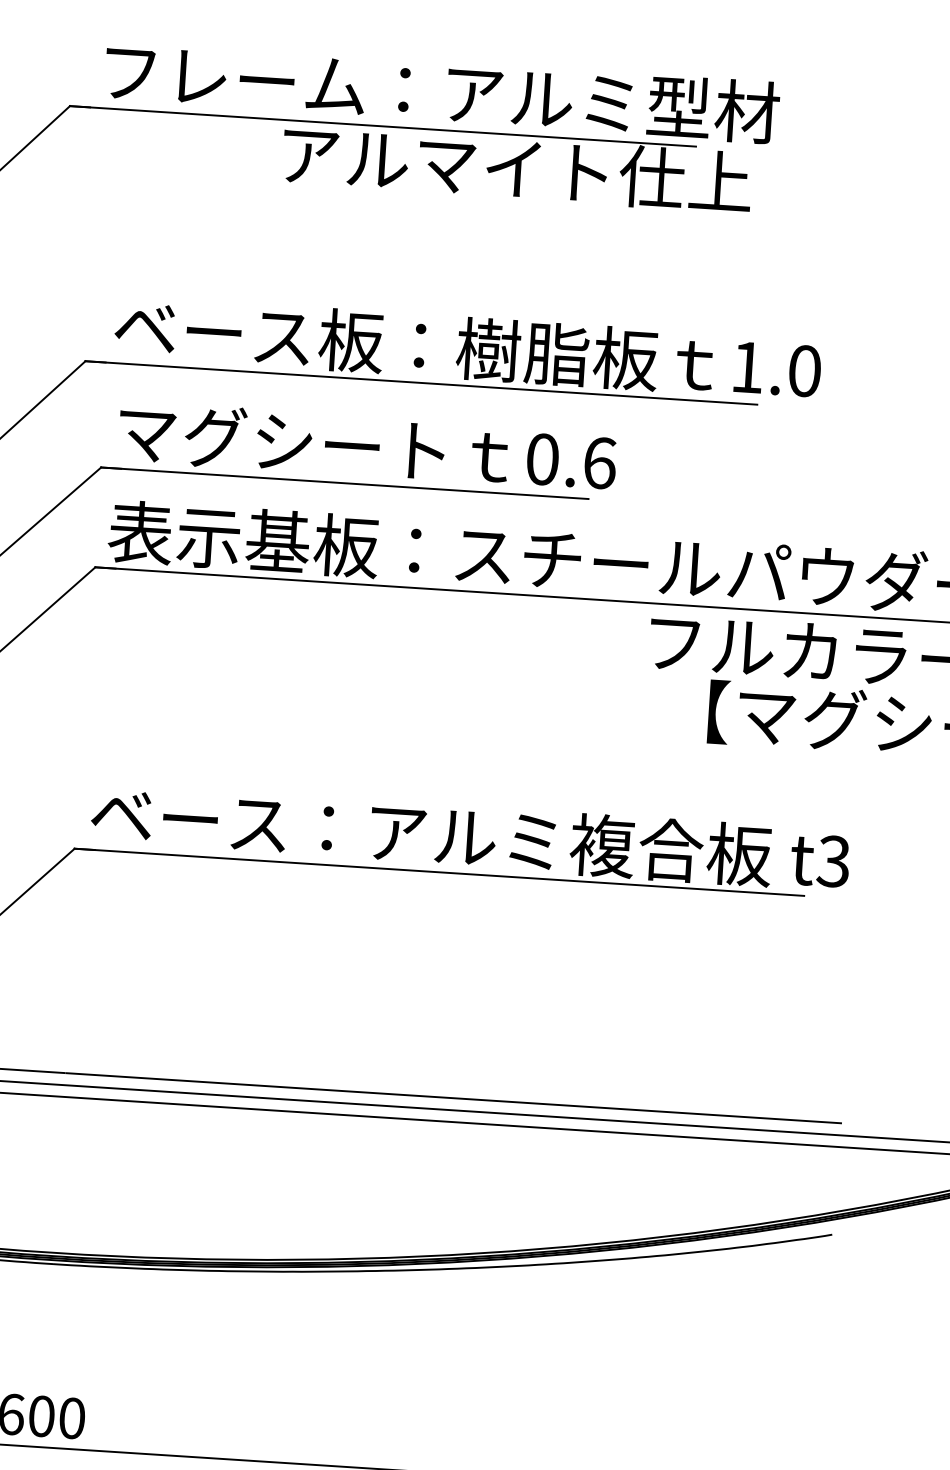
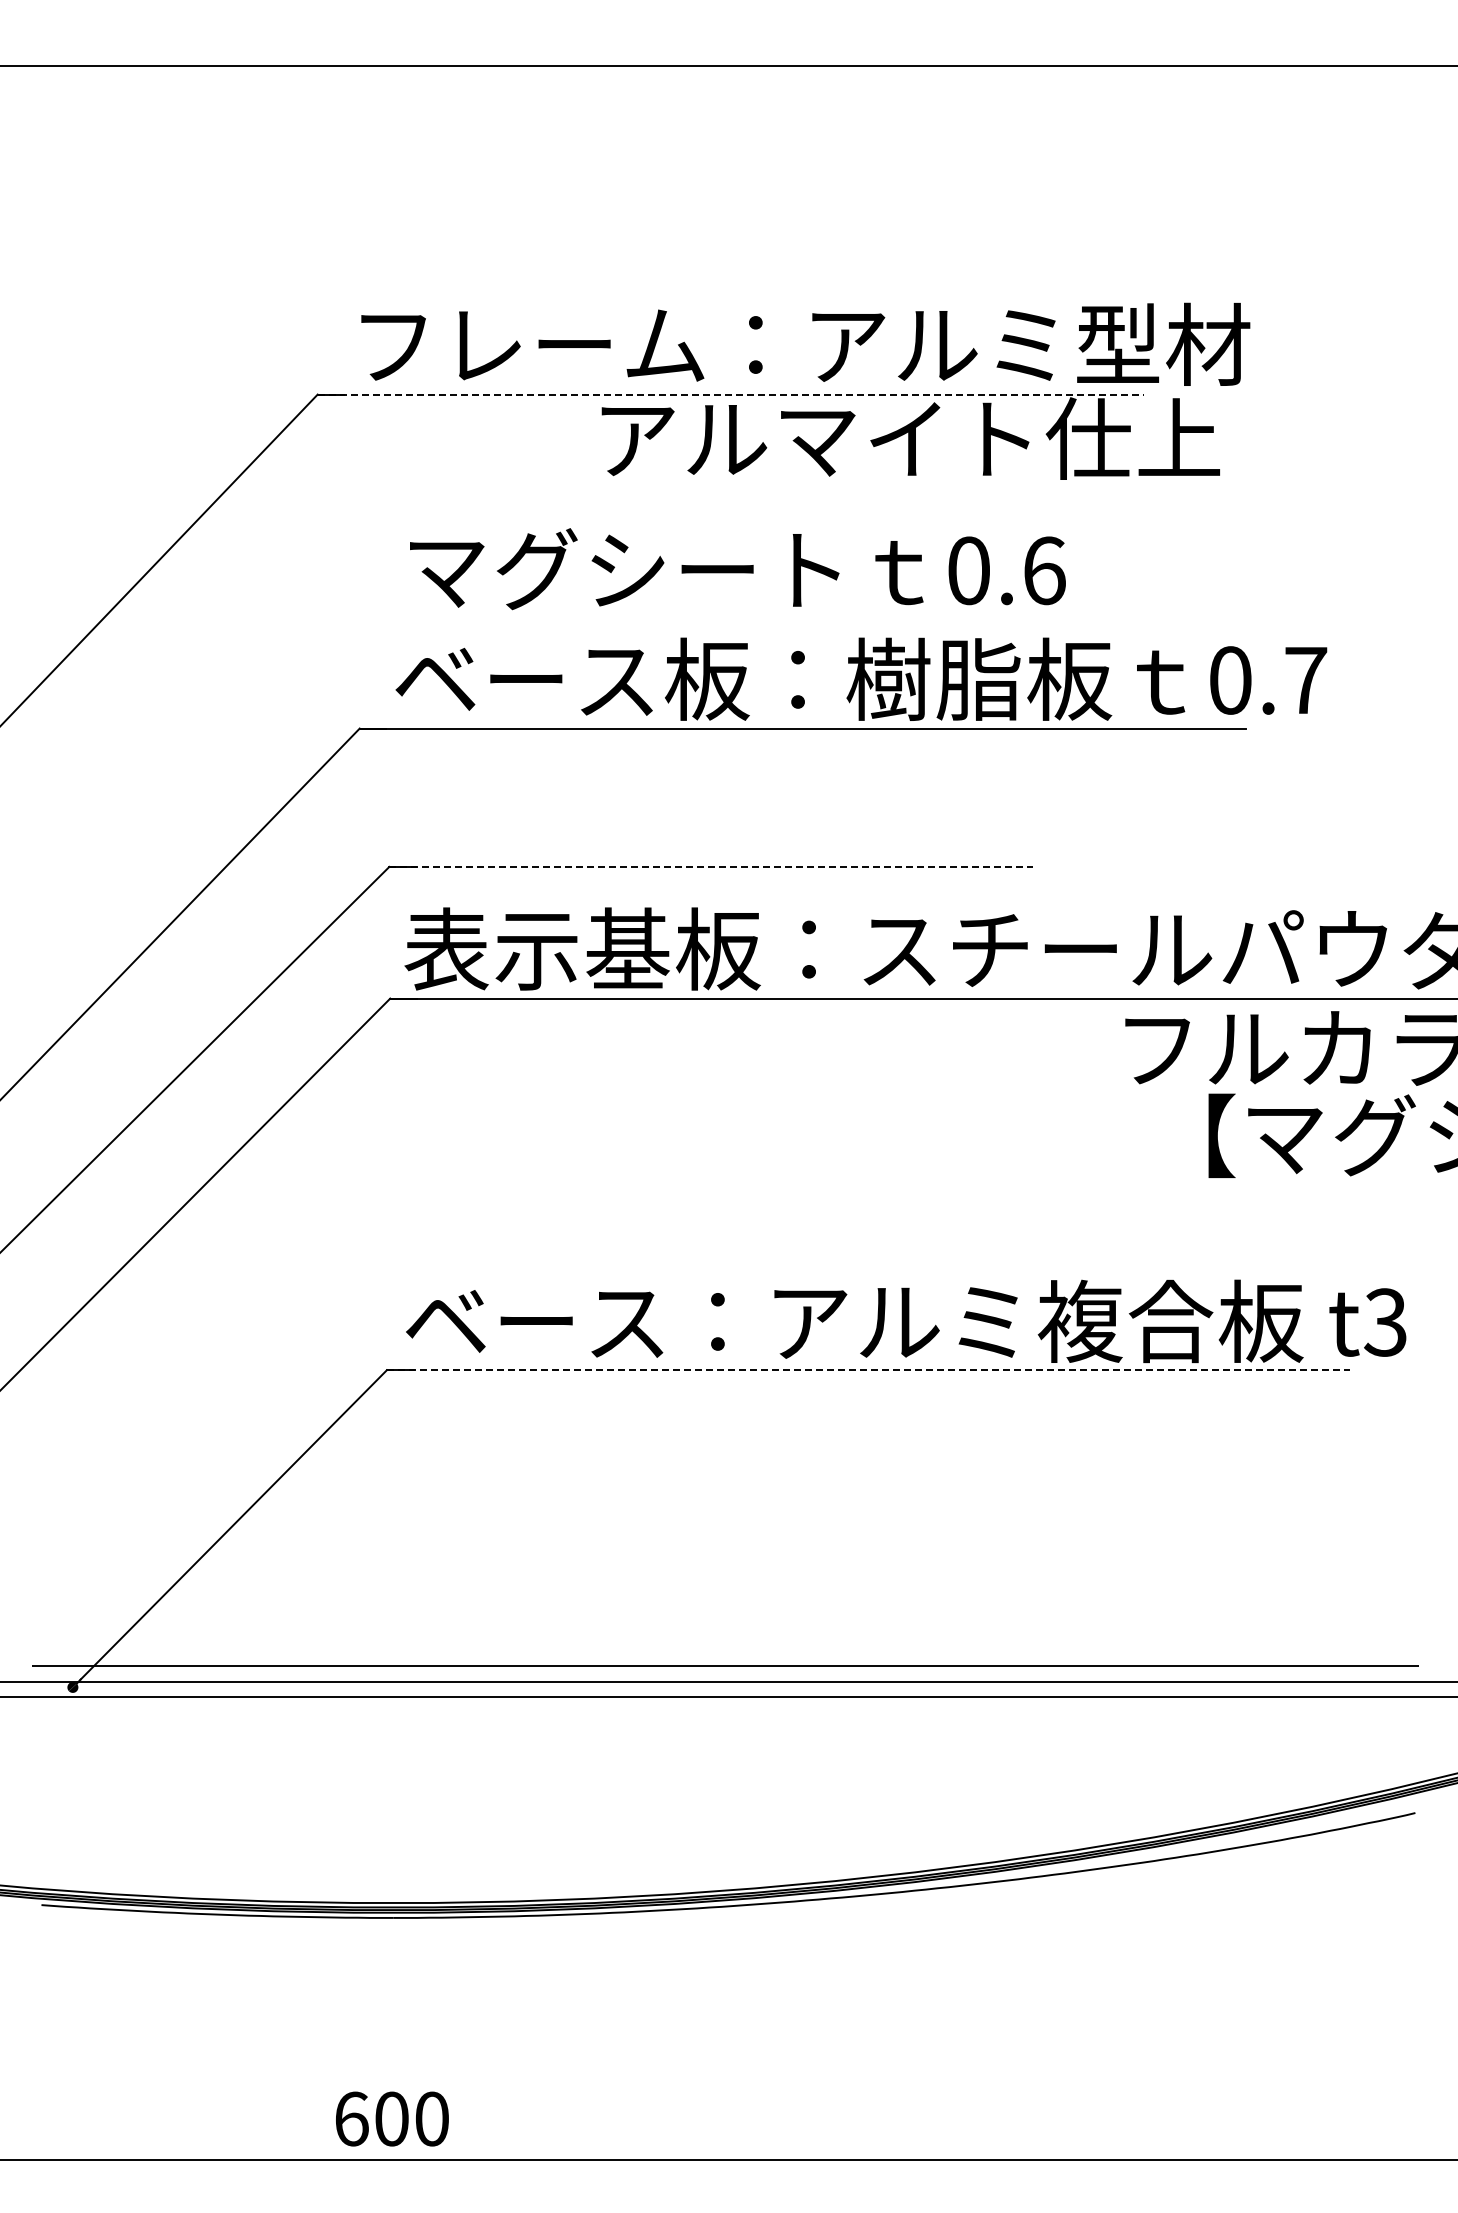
line: (383, 126) -> (731, 394), solid -> dashed
text: (776, 369) -> (1268, 680), 1.0 -> 0.7
text: (367, 447) -> (737, 569), moved
line: (344, 482) -> (710, 866), solid -> dashed
line: (439, 872) -> (868, 1370), solid -> dashed

